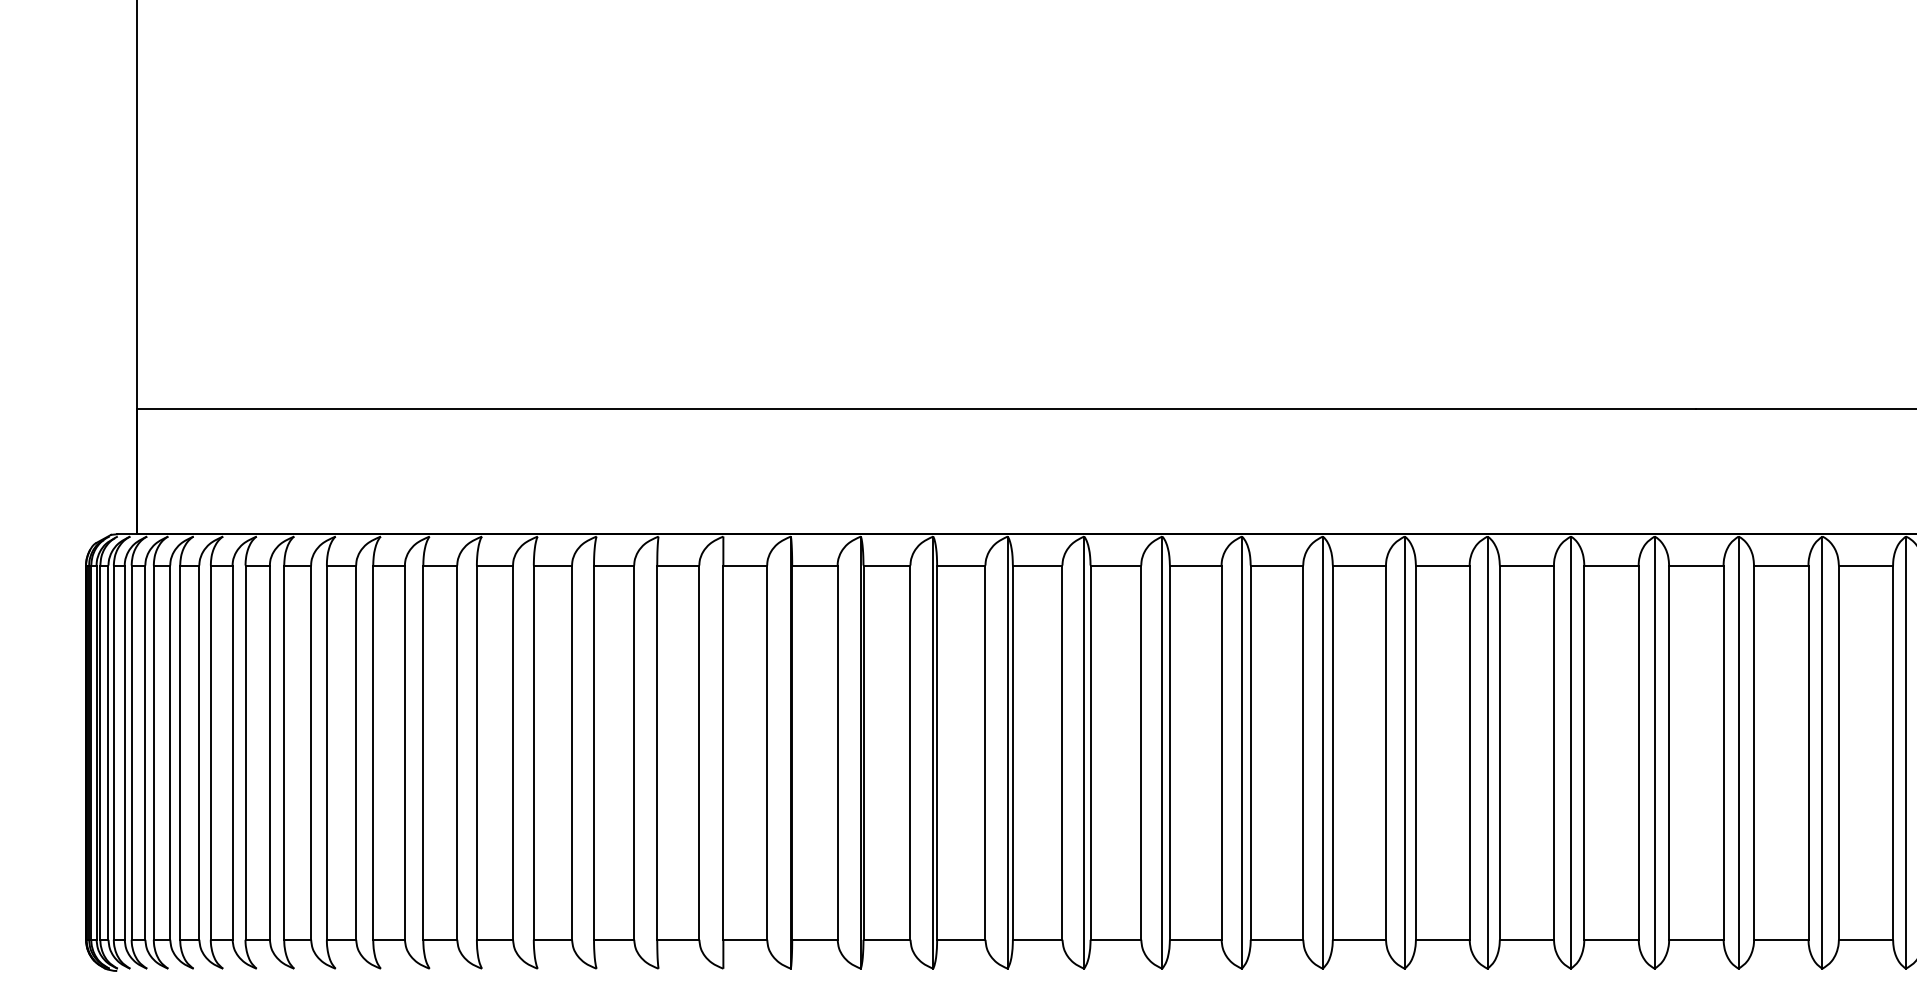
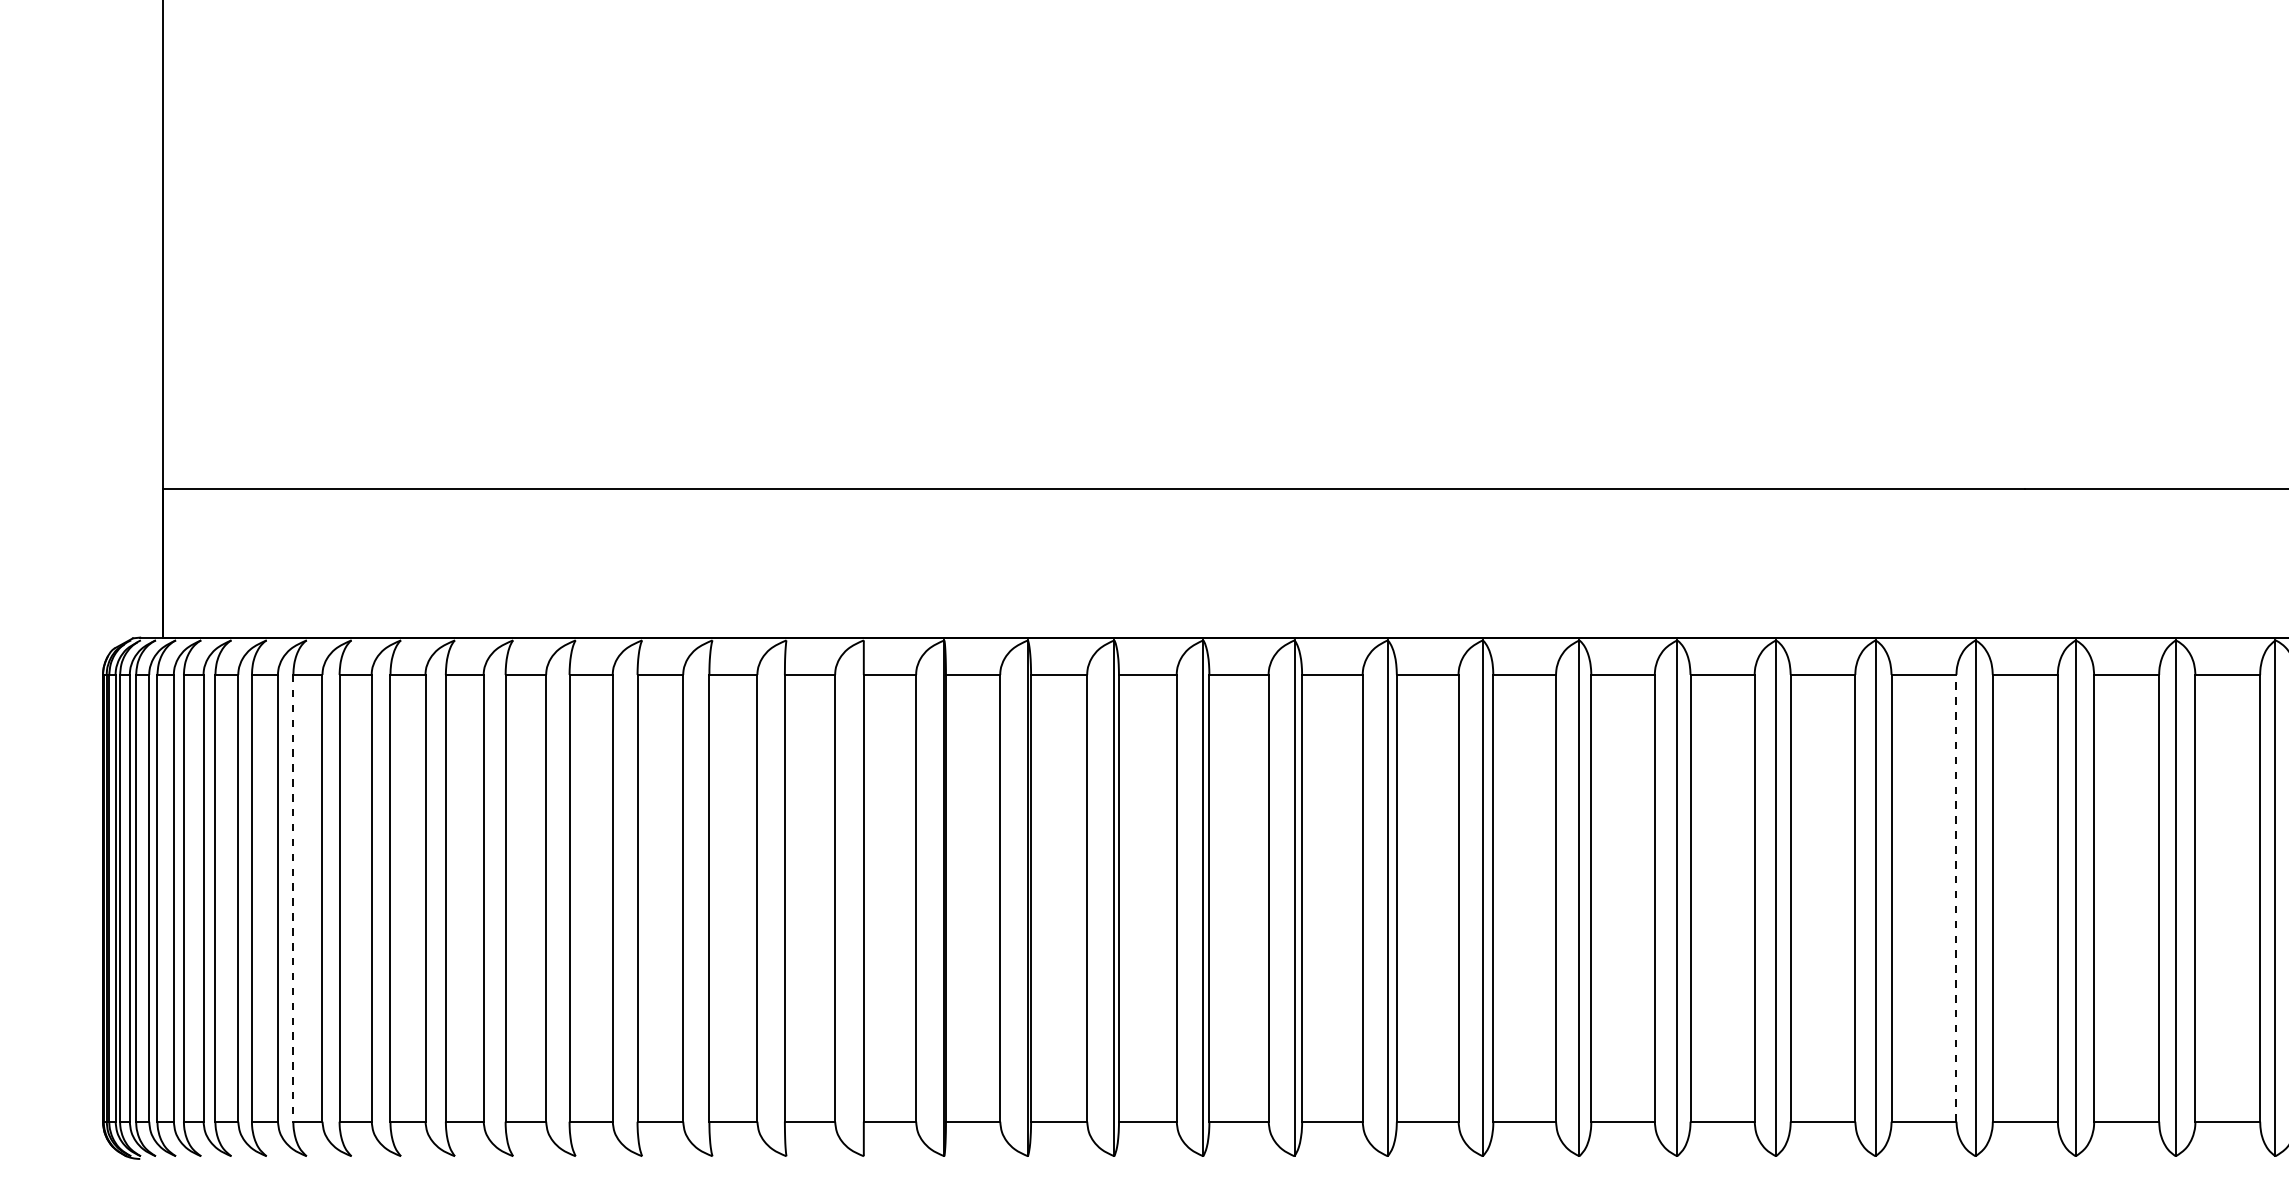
line: (1638, 751) -> (1956, 897), solid -> dashed
line: (245, 752) -> (293, 898), solid -> dashed

